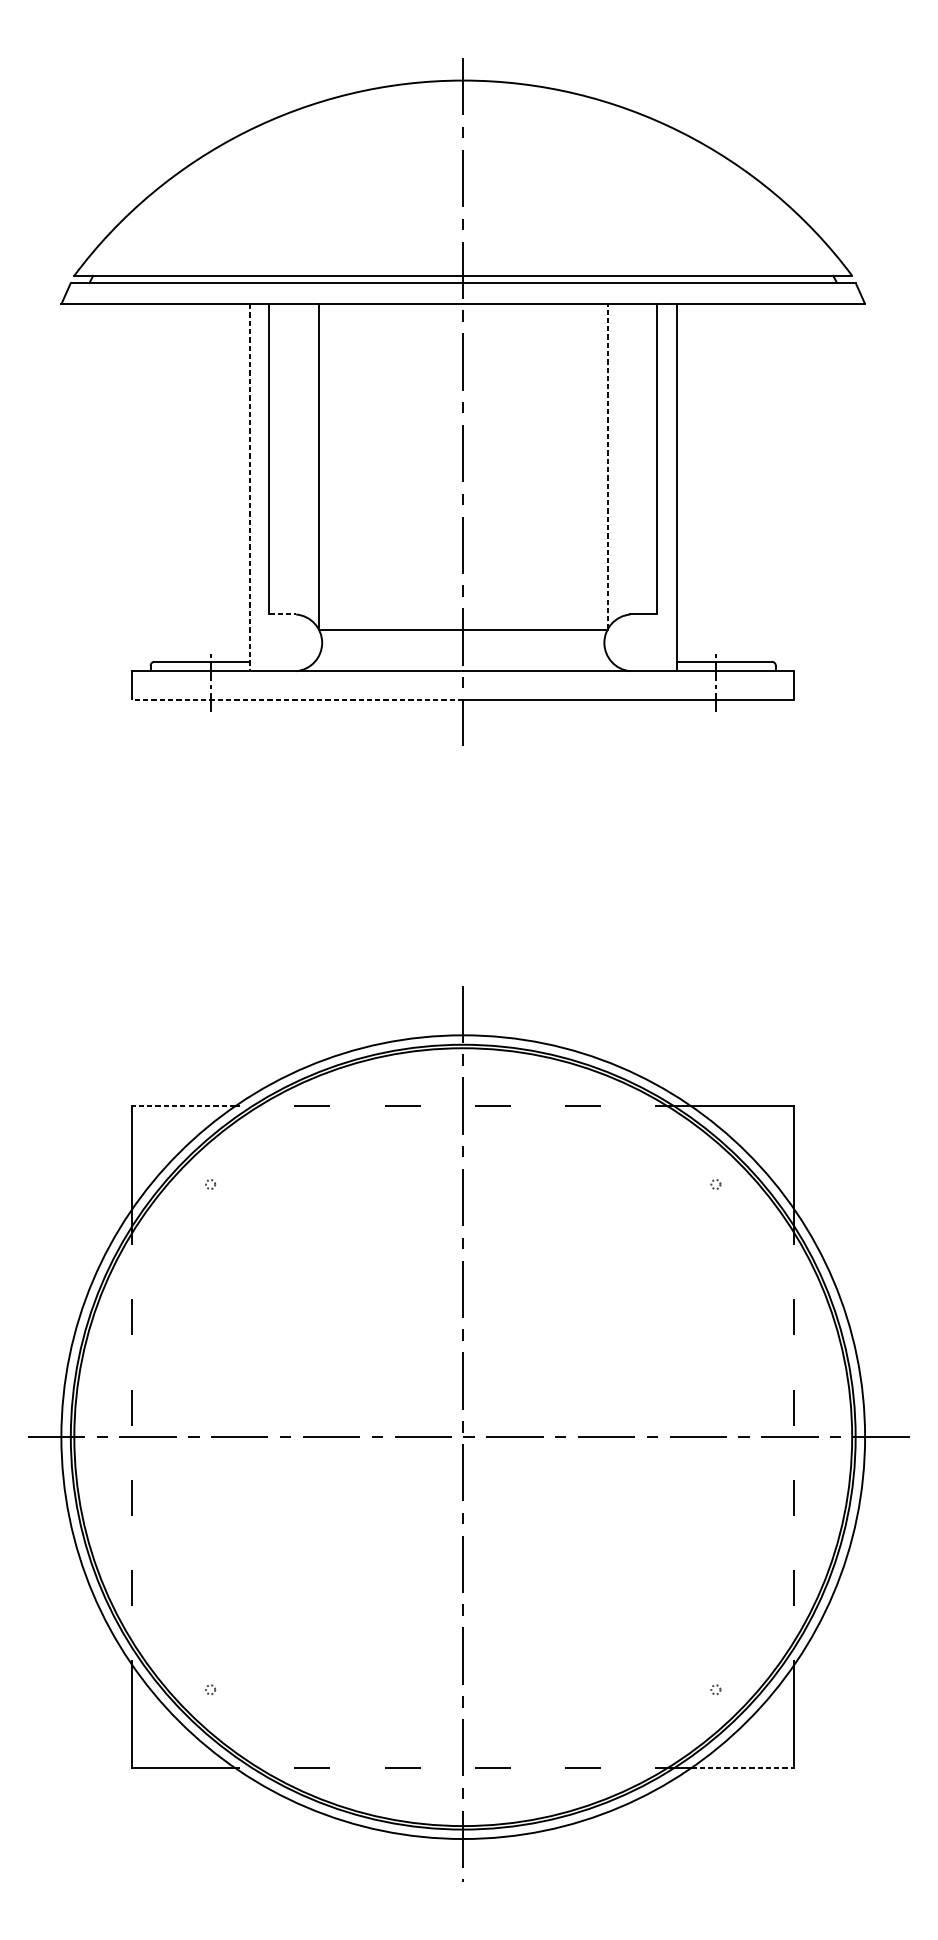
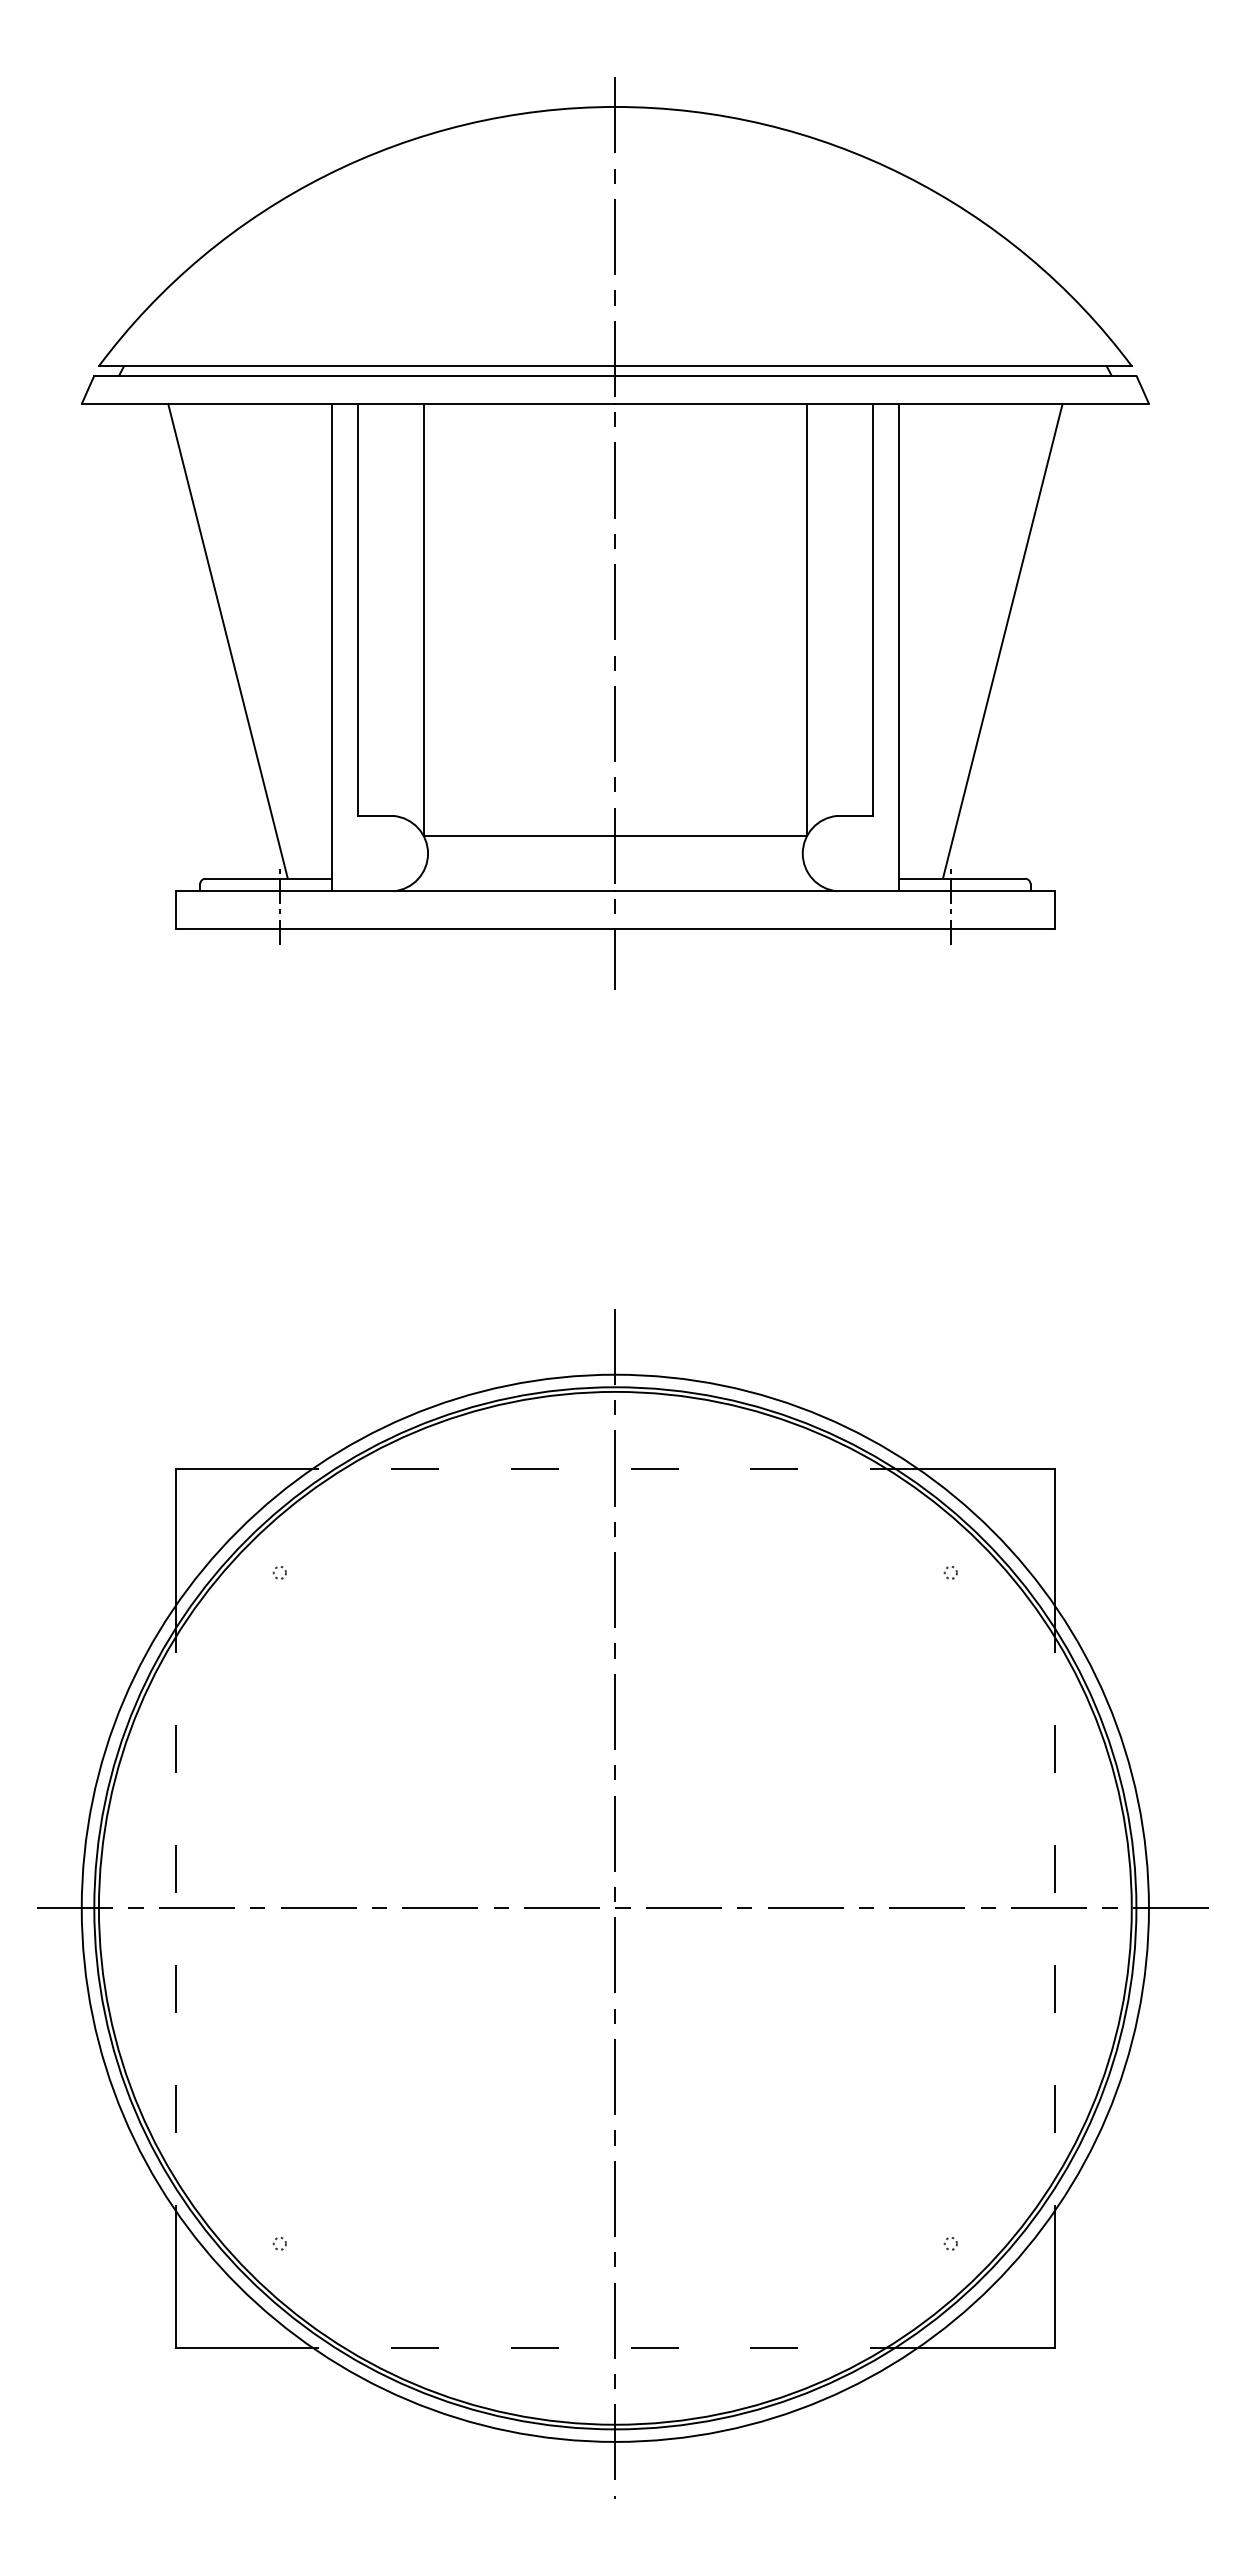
line: (607, 466) -> (806, 619), dashed -> solid
line: (171, 482) -> (227, 640), added
line: (754, 482) -> (1002, 640), added
line: (249, 487) -> (331, 647), dashed -> solid
line: (282, 614) -> (375, 815), dashed -> solid
line: (297, 699) -> (395, 928), dashed -> solid
line: (183, 1106) -> (243, 1469), dashed -> solid
line: (742, 1767) -> (986, 2347), dashed -> solid

